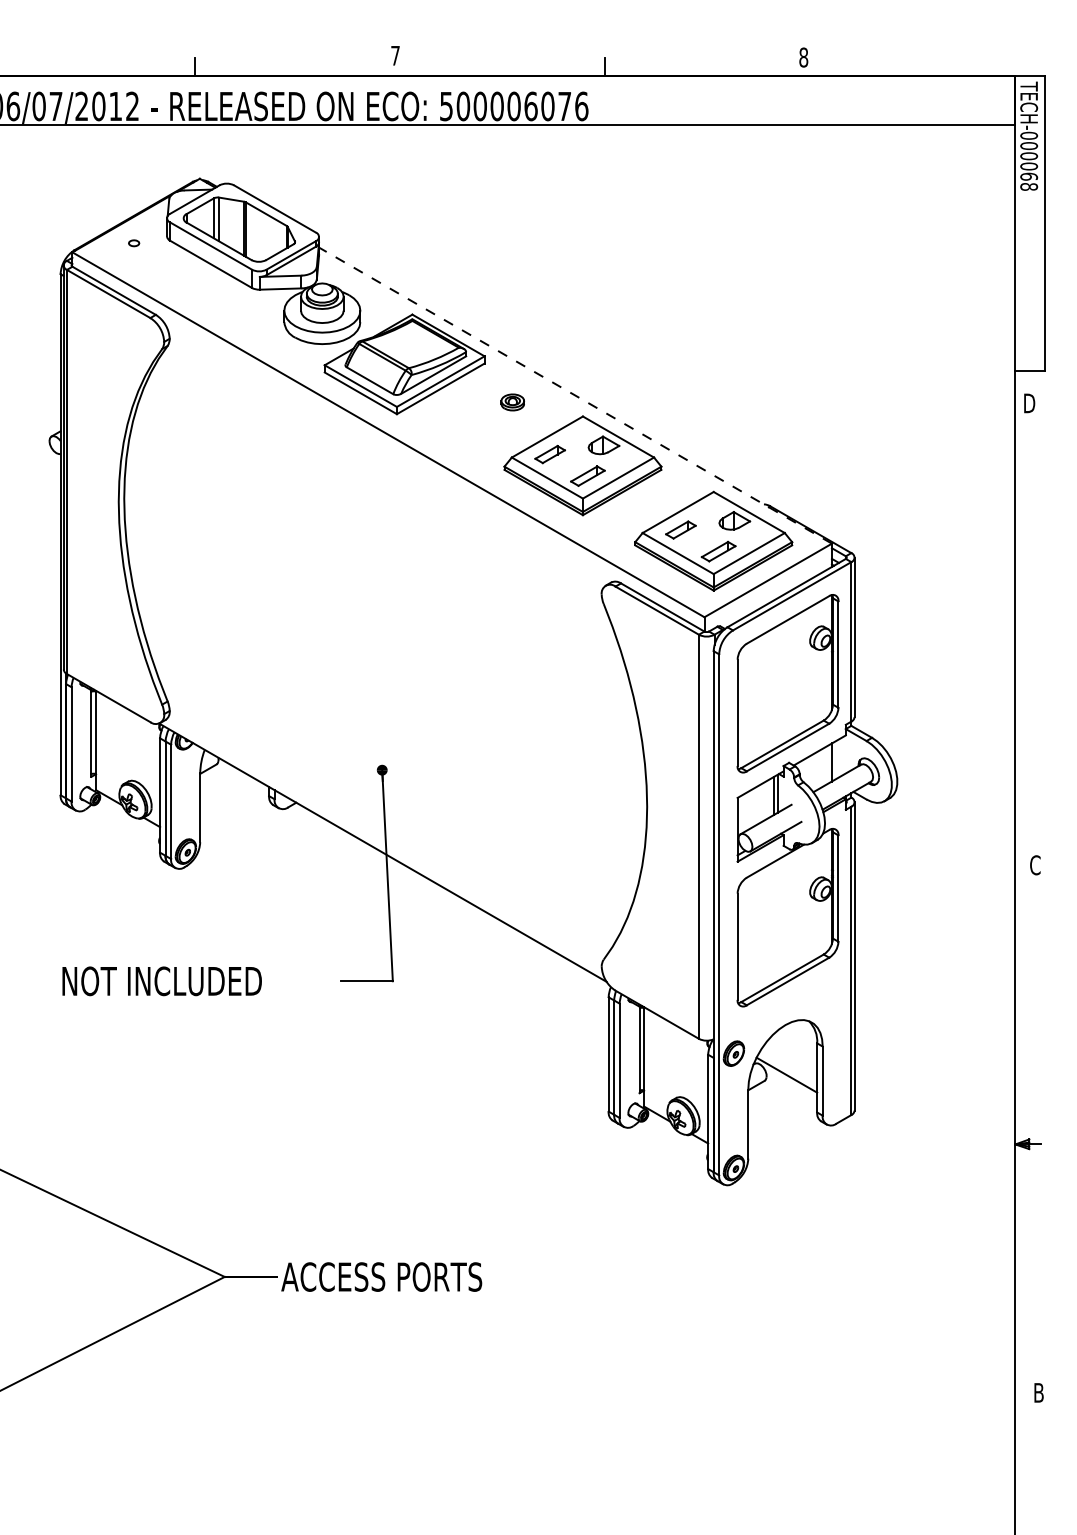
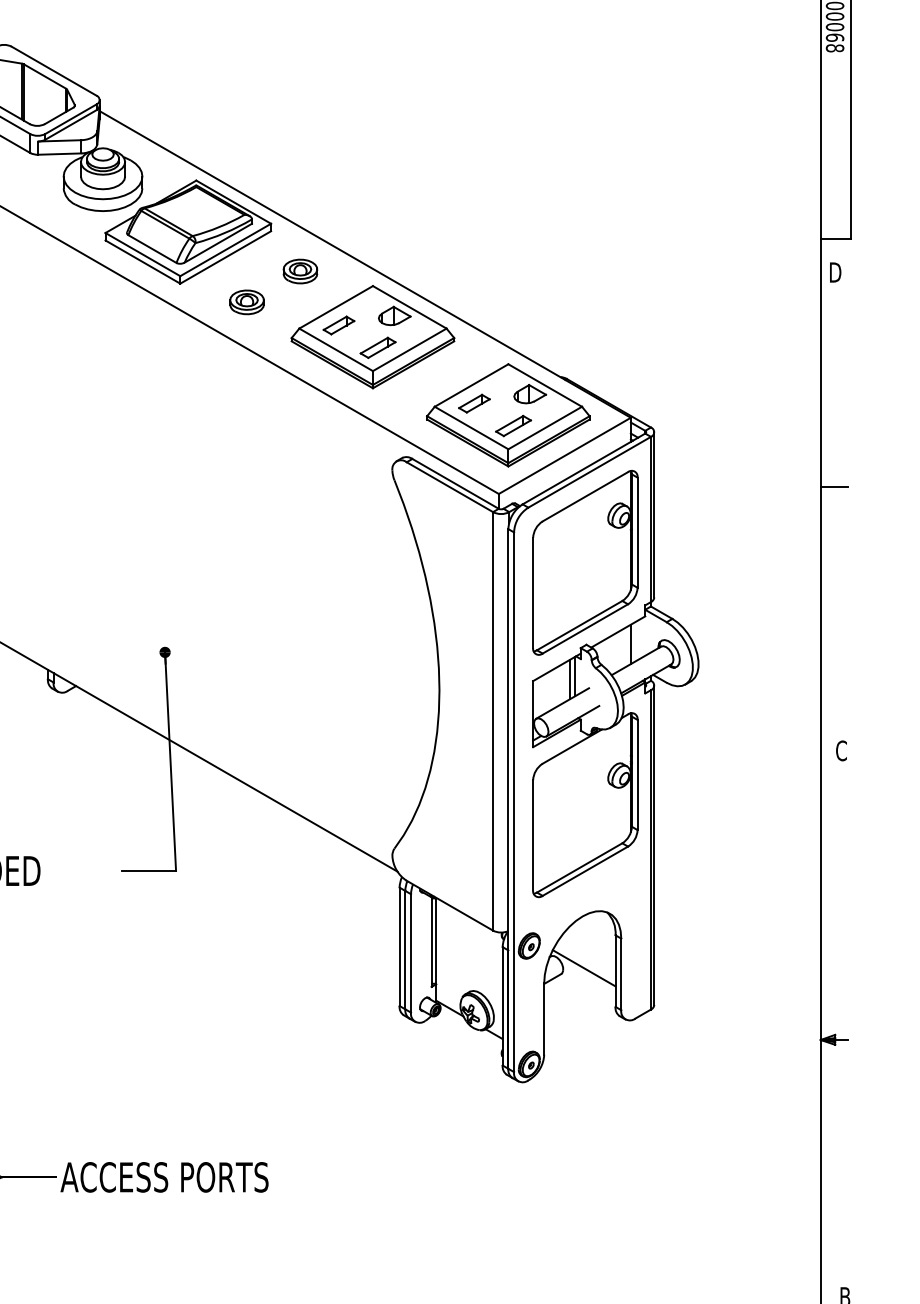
line: (575, 395) -> (365, 264), dashed -> solid
part: (512, 402) -> (299, 271), size x1.43
part: (461, 431) -> (247, 301), added
line: (1028, 610) -> (834, 487), added

